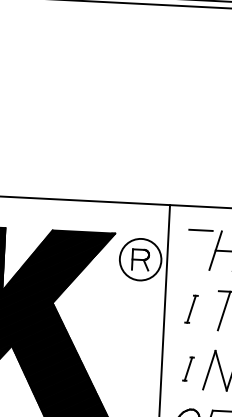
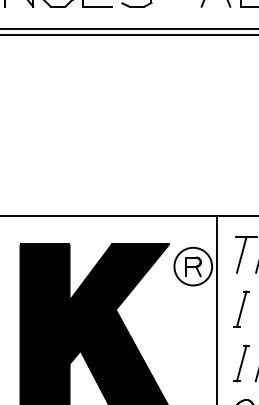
line: (194, 249) -> (241, 254), added
part: (191, 308) -> (241, 308), size x1.43
part: (188, 369) -> (241, 363), size x1.67

